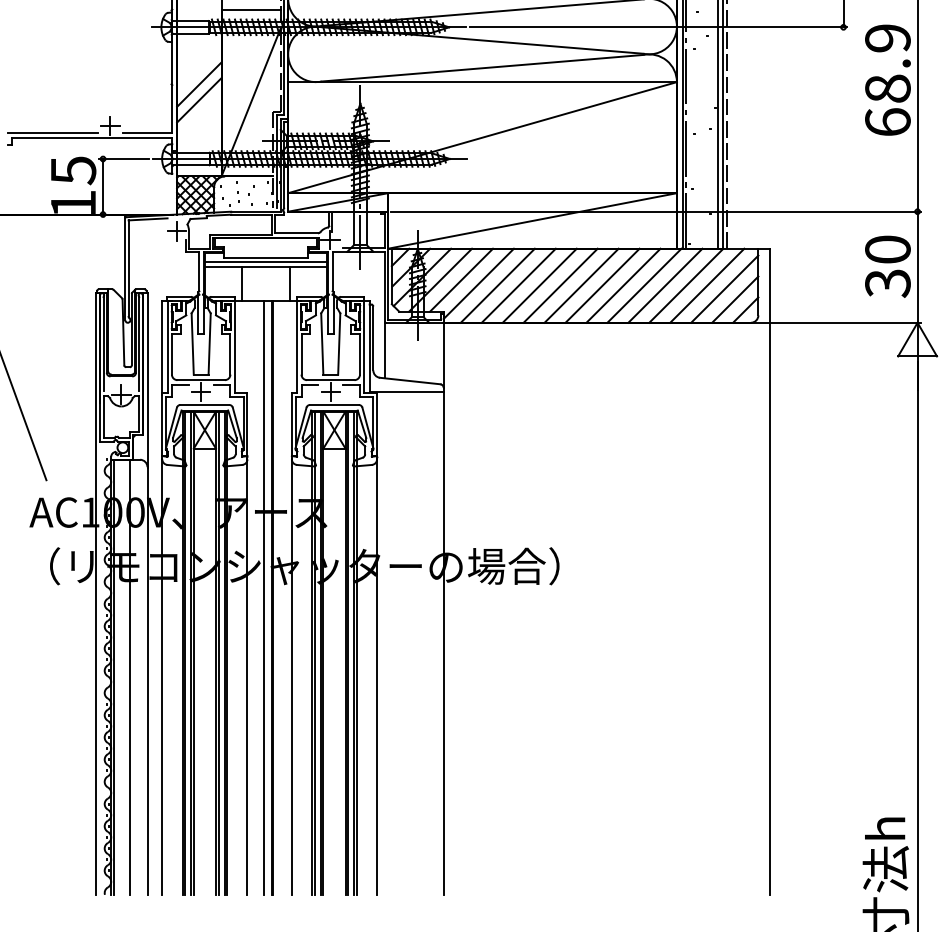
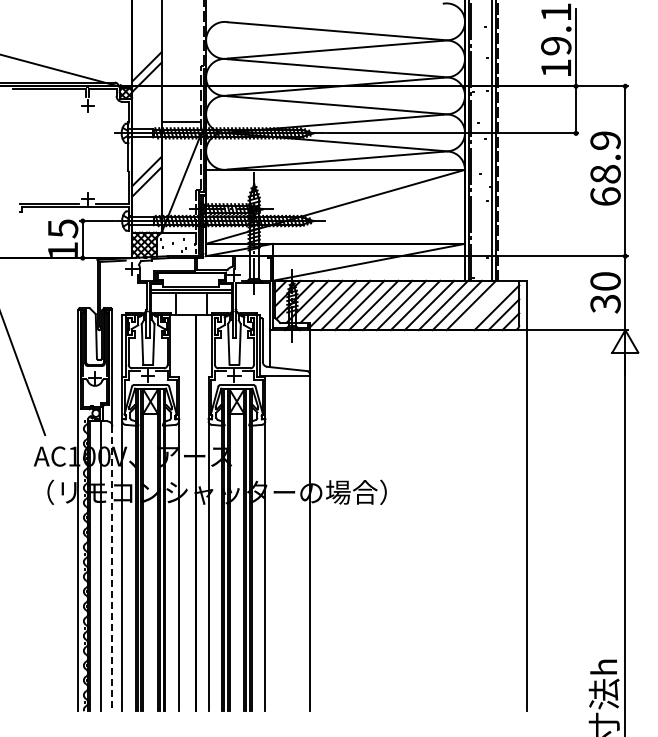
line: (706, 285) -> (484, 305), removed
line: (263, 598) -> (189, 513), removed
line: (147, 682) -> (112, 569), solid -> dashed

